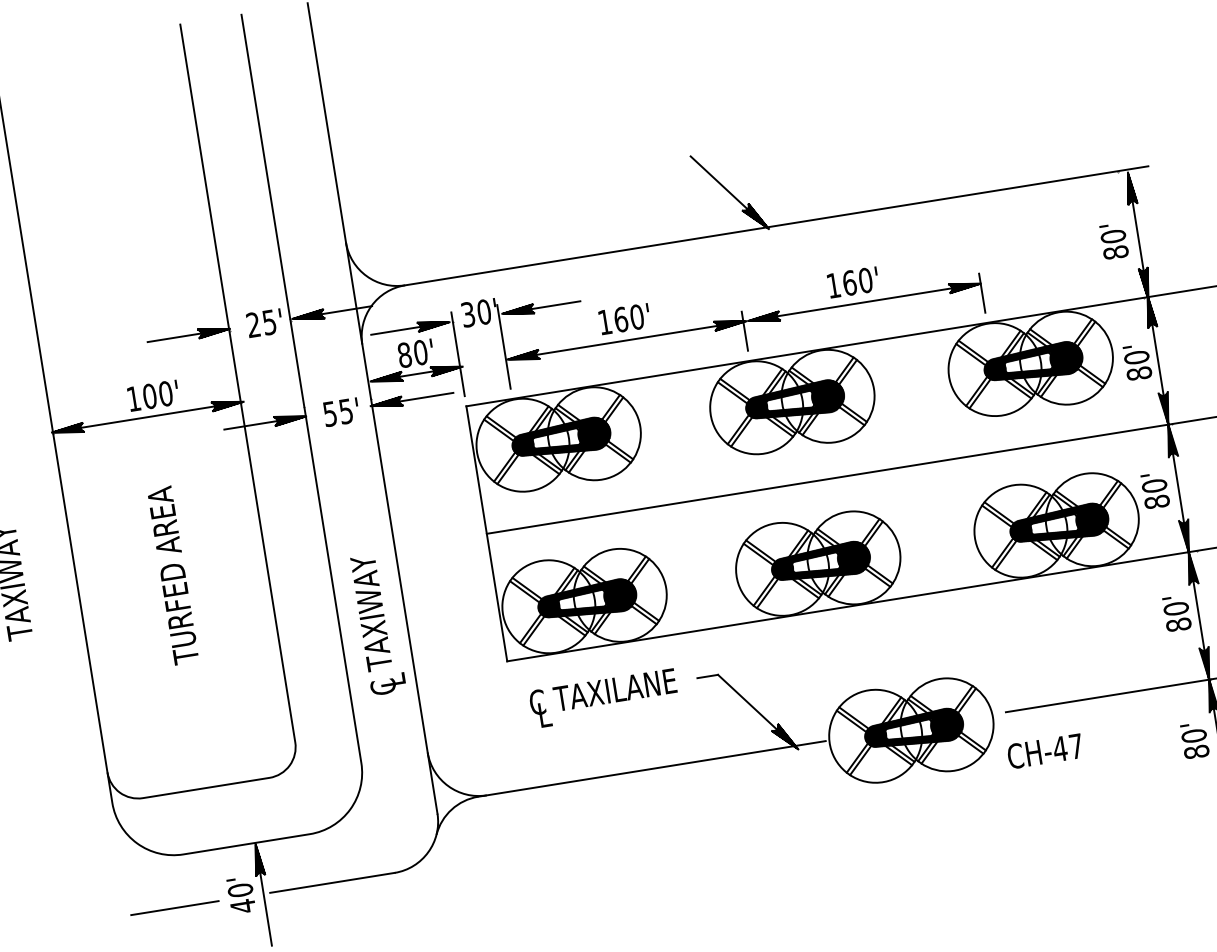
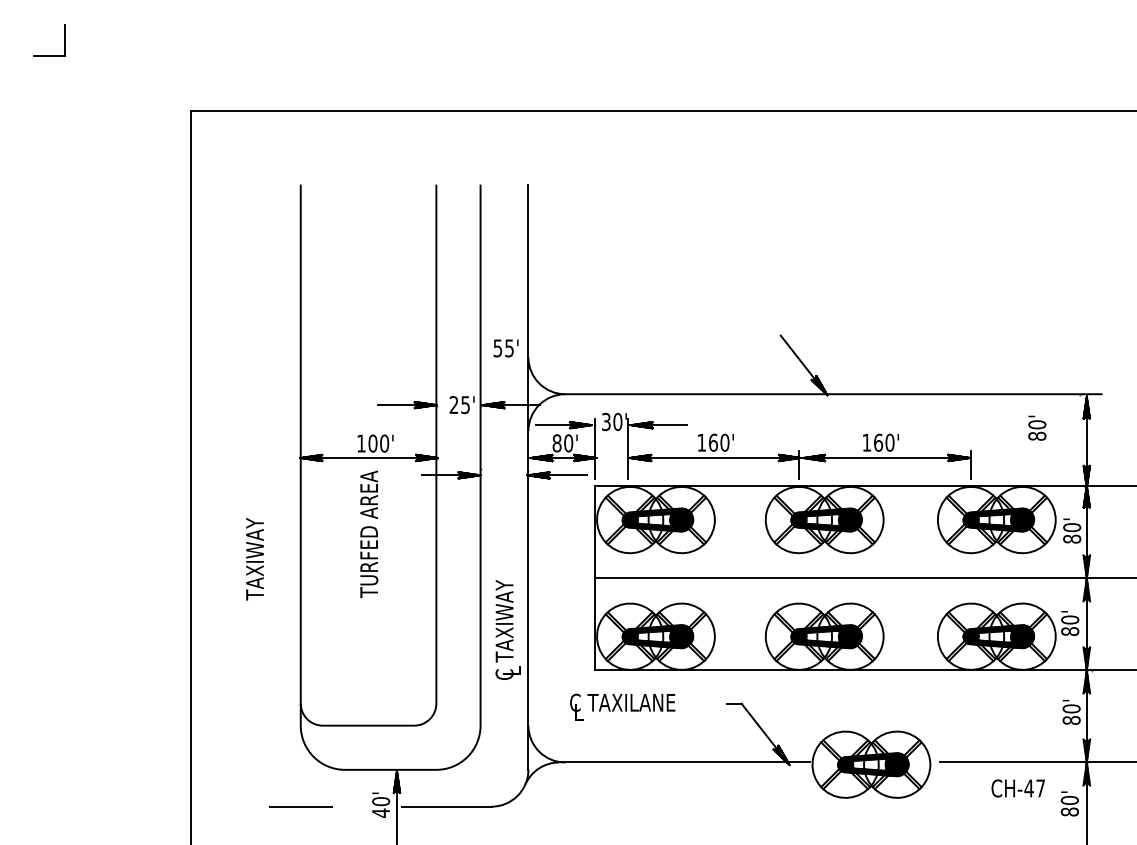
text: (1114, 240) -> (1037, 427), moved
text: (340, 412) -> (505, 348), moved
text: (173, 575) -> (369, 534), moved
text: (603, 697) -> (622, 706), moved
text: (1044, 751) -> (1017, 788), moved
line: (174, 907) -> (300, 806), moved

